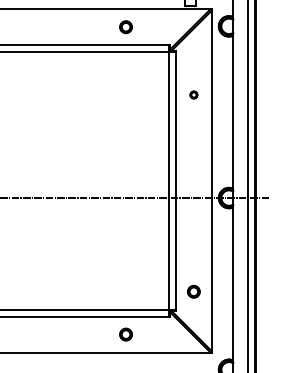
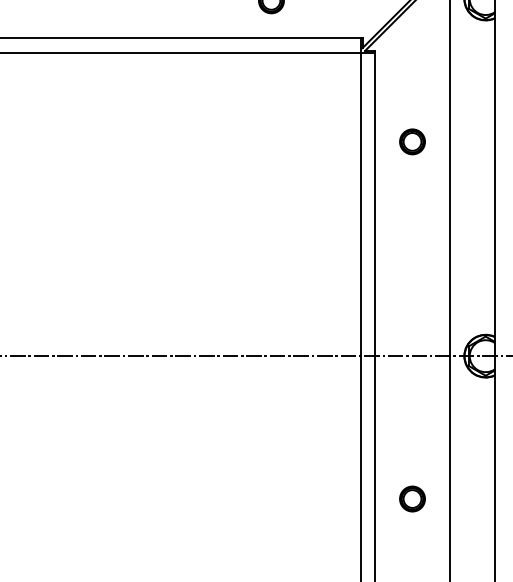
part: (193, 94) -> (411, 140), size x1.67
circle: (193, 291) -> (411, 498), moved

